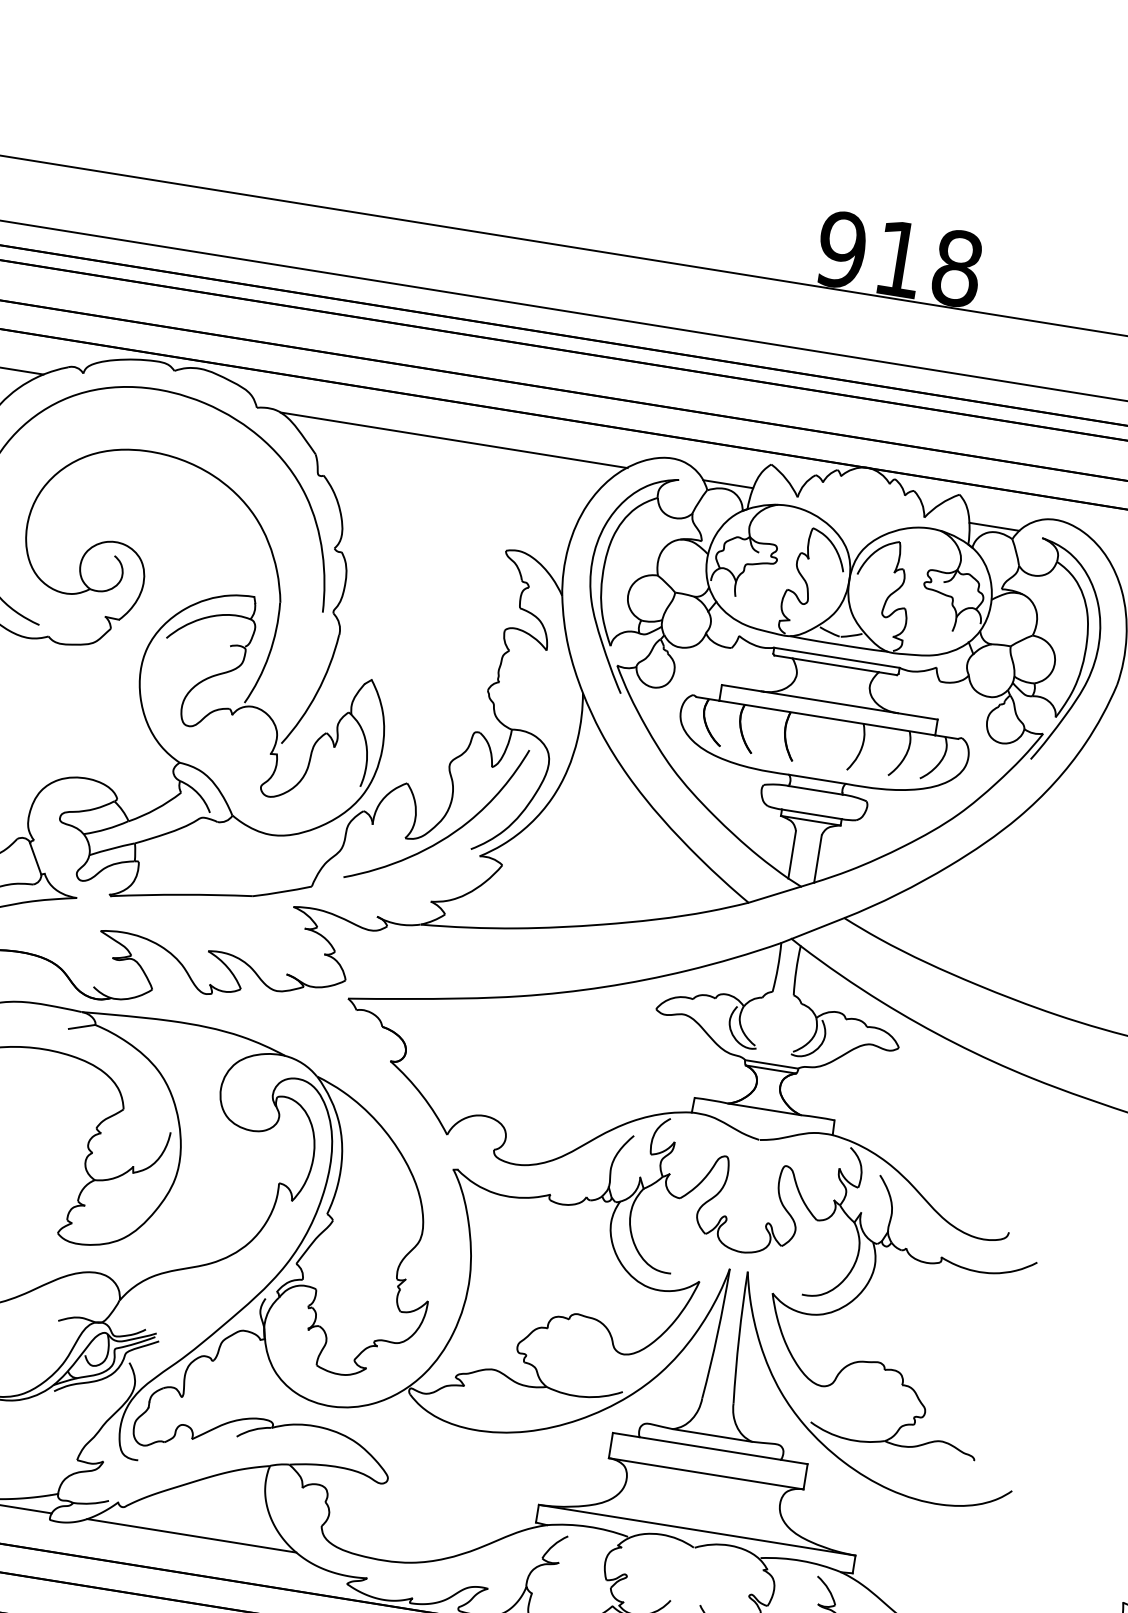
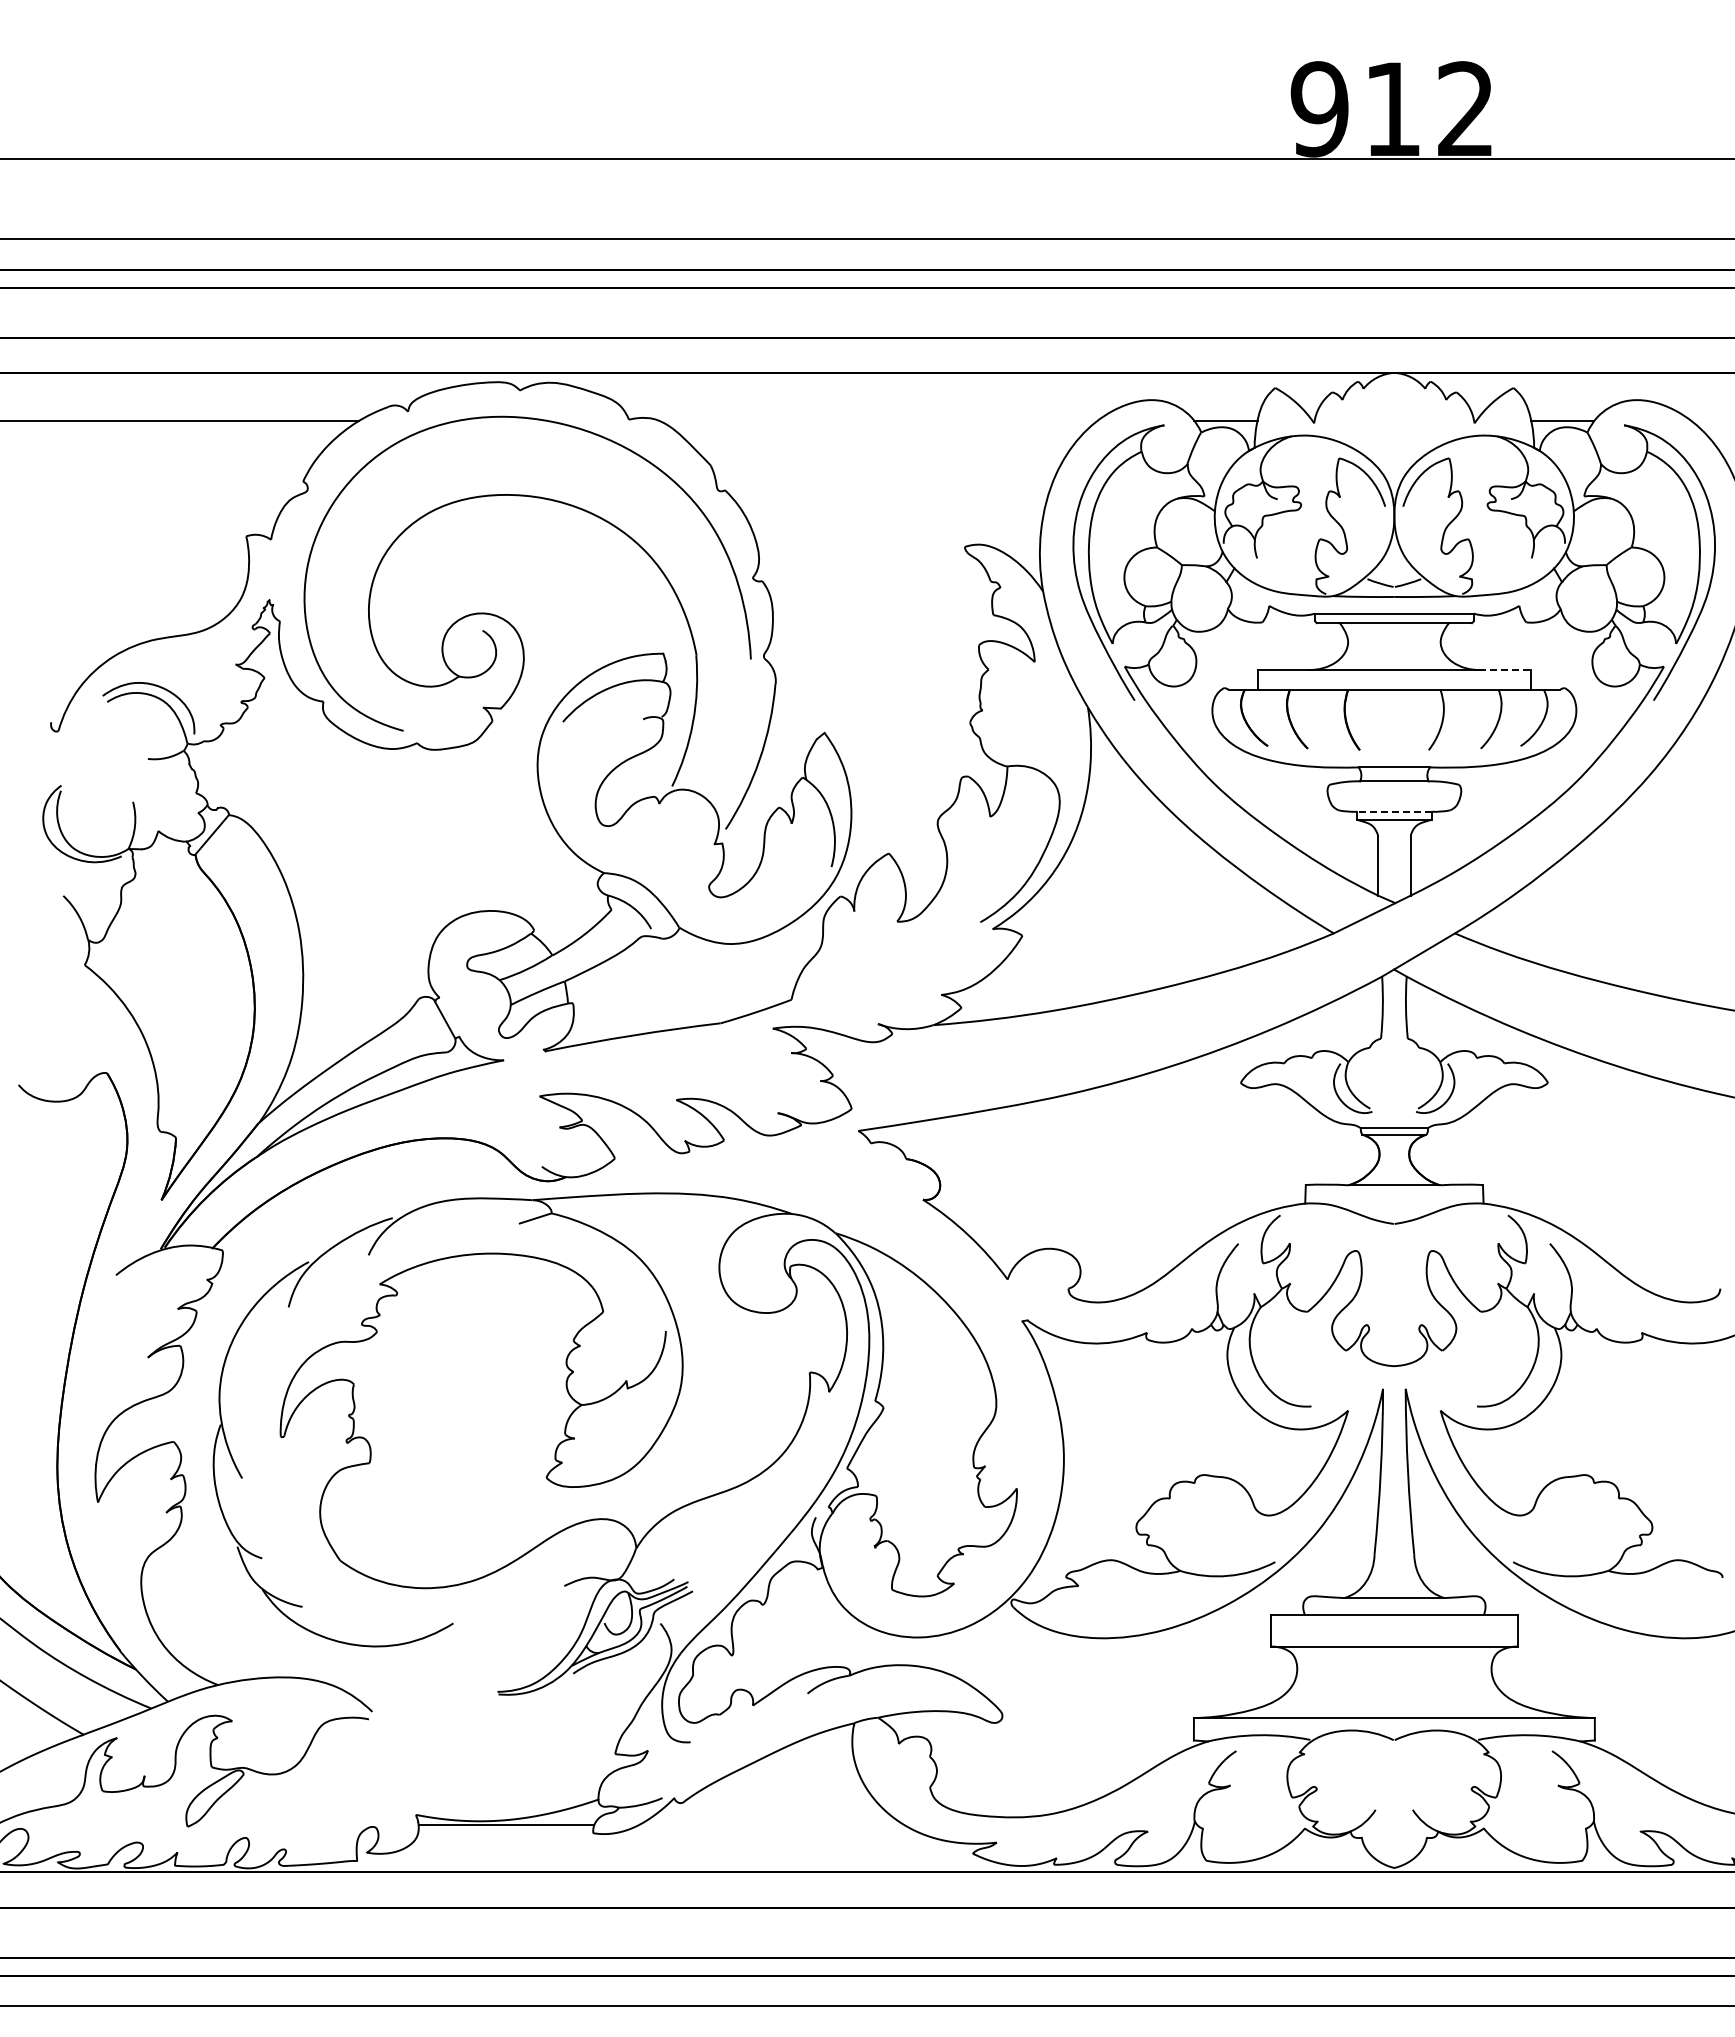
text: (956, 268) -> (1465, 109), 918 -> 912
line: (453, 439) -> (878, 420), removed
line: (917, 716) -> (1505, 669), solid -> dashed
line: (811, 814) -> (1394, 811), solid -> dashed
curve: (450, 834) -> (952, 907), removed
line: (191, 1535) -> (771, 1824), removed

